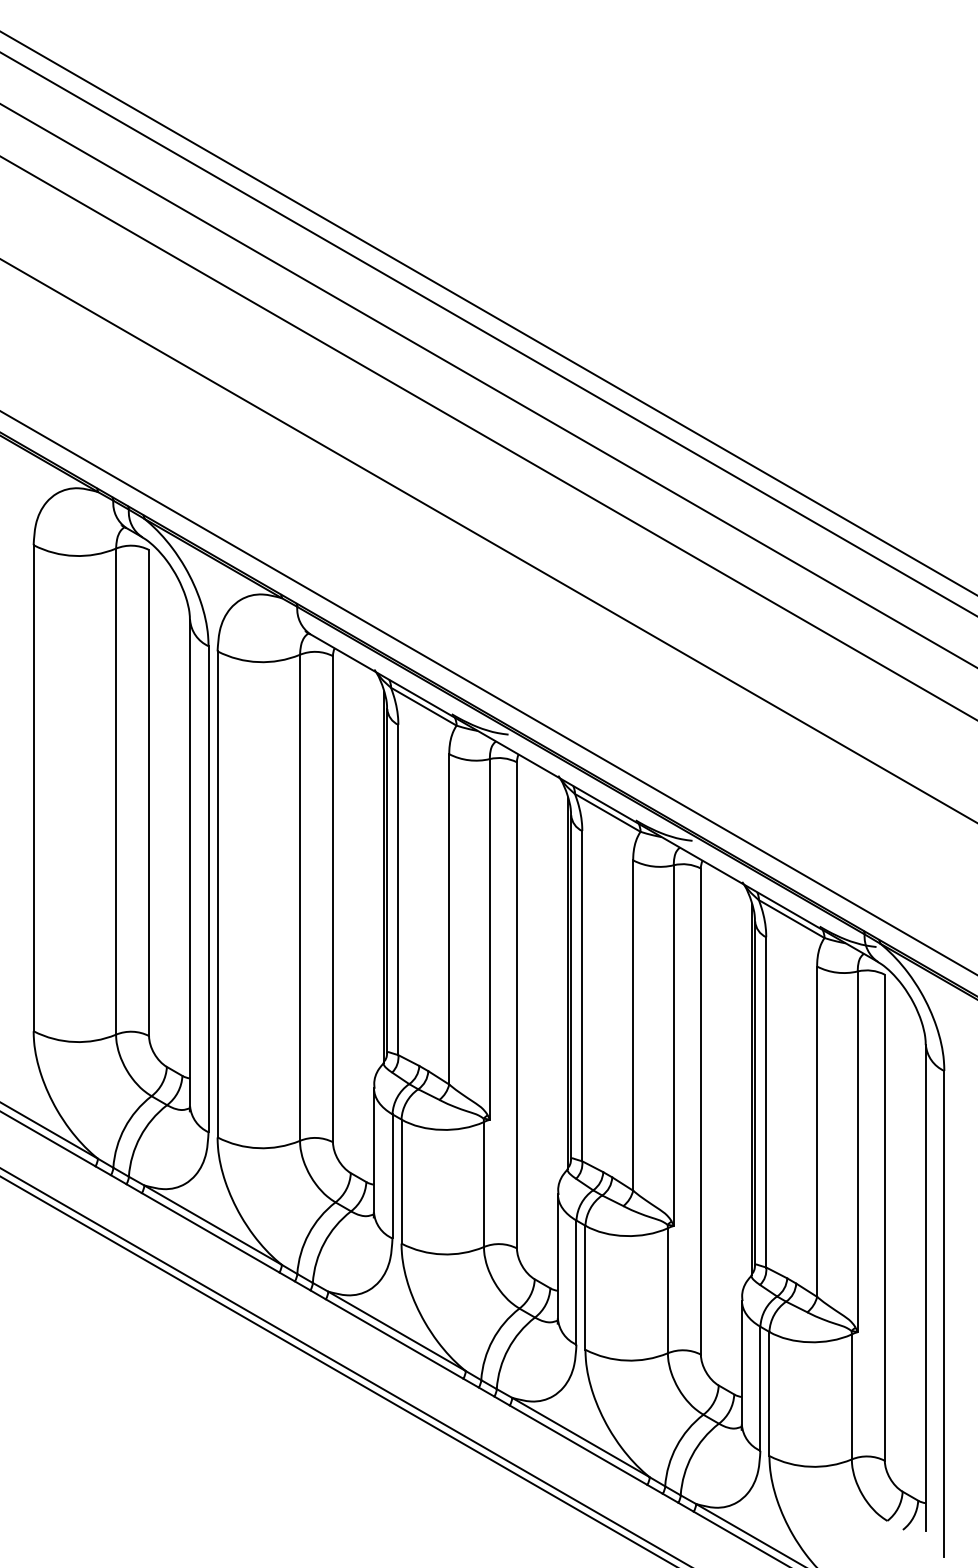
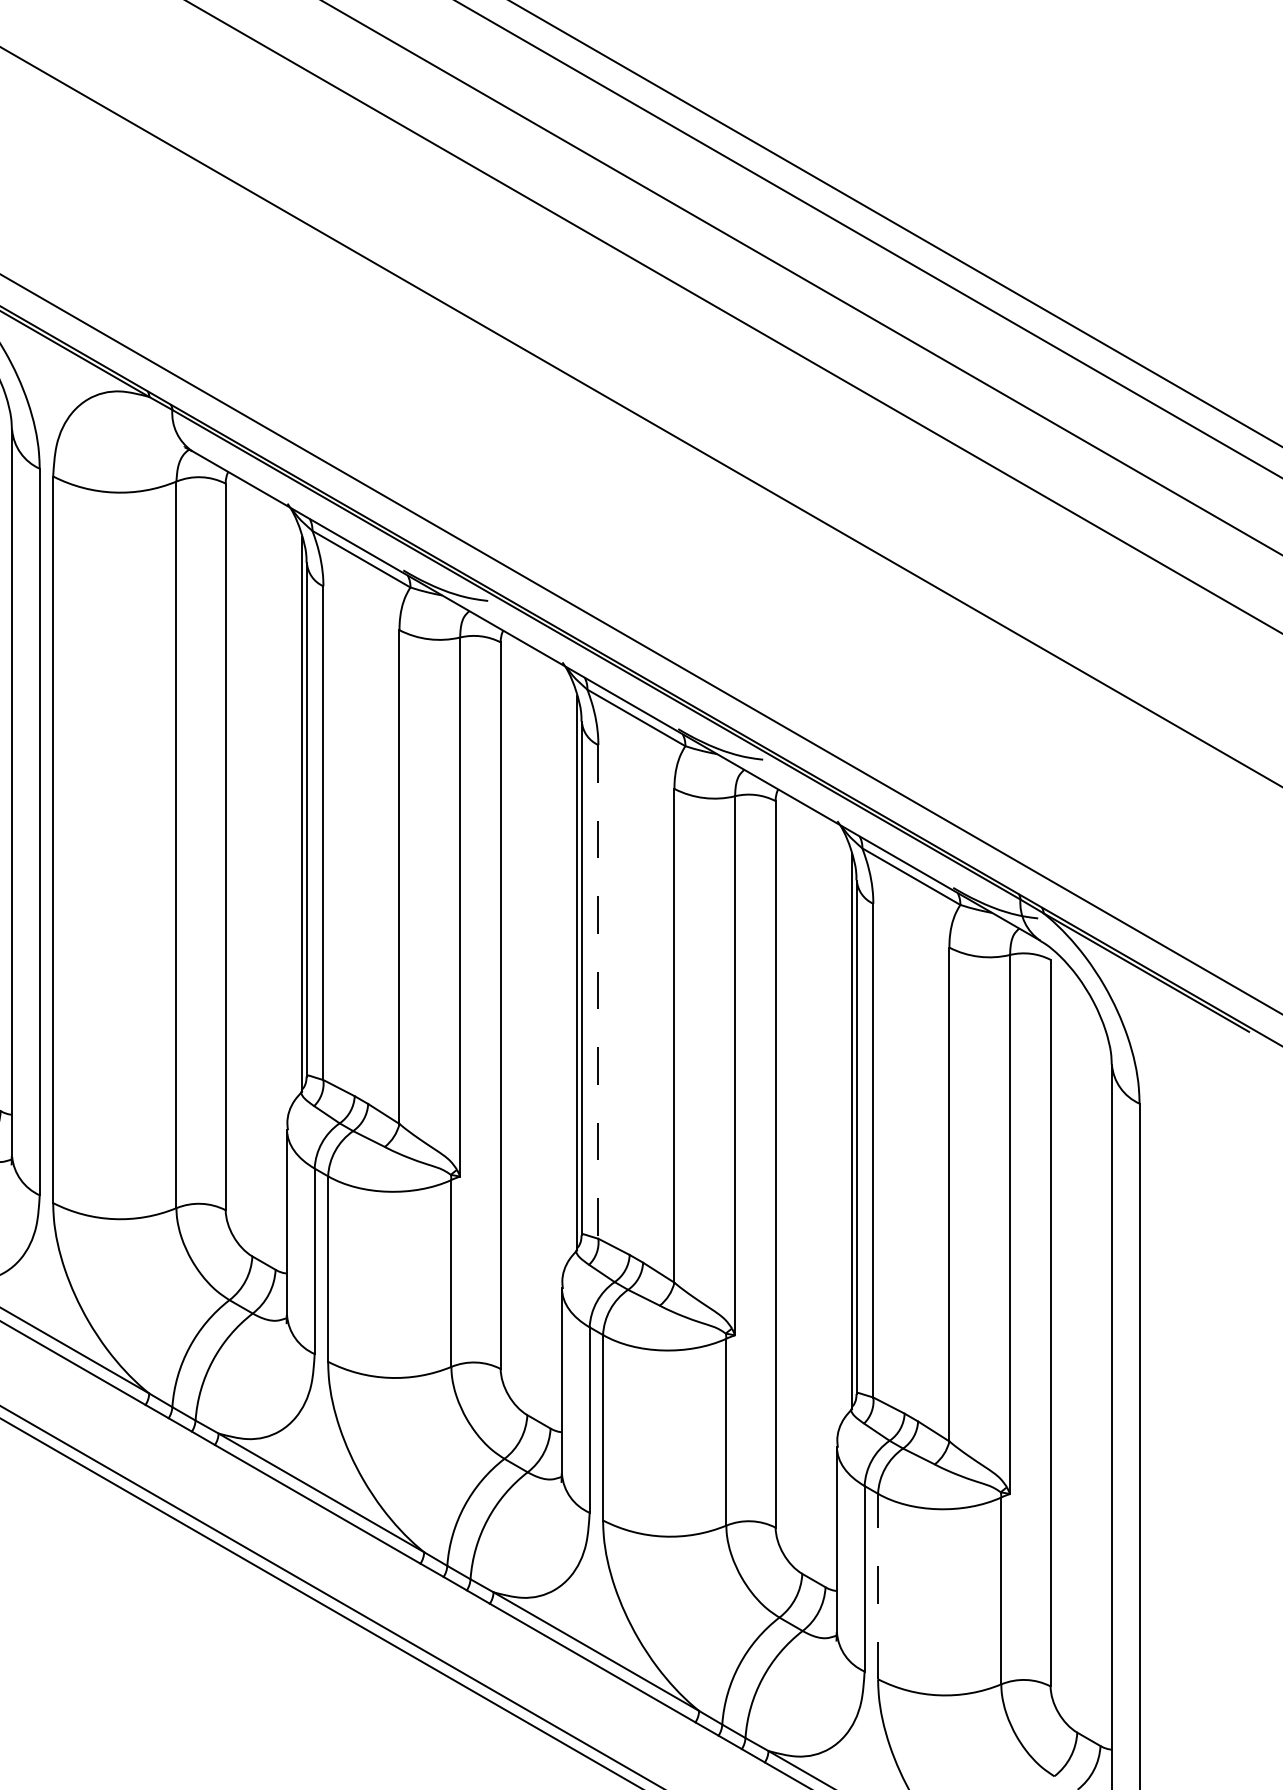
line: (582, 996) -> (598, 992), solid -> dashed
line: (769, 1393) -> (878, 1585), solid -> dashed

